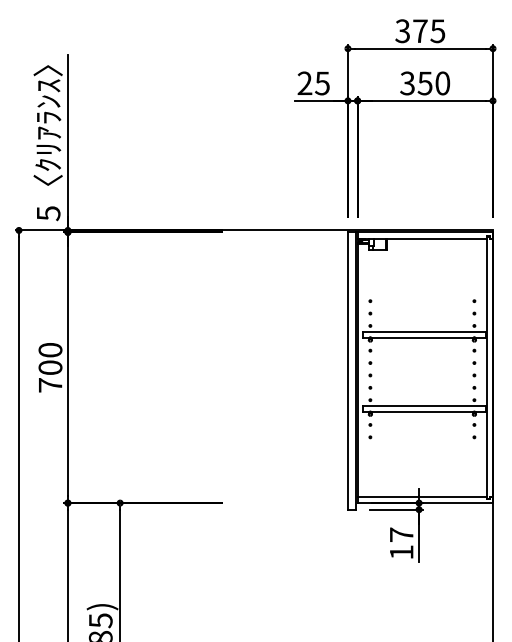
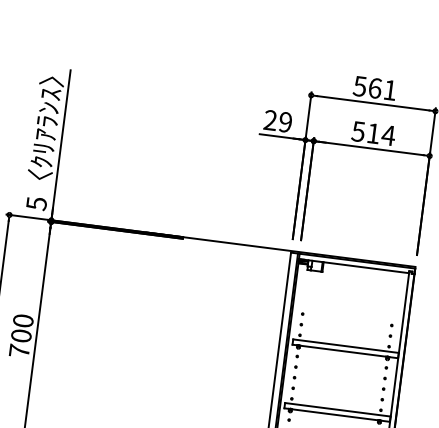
text: (420, 31) -> (375, 88), 375 -> 561
text: (322, 83) -> (285, 122), 25 -> 29
text: (425, 83) -> (373, 133), 350 -> 514

